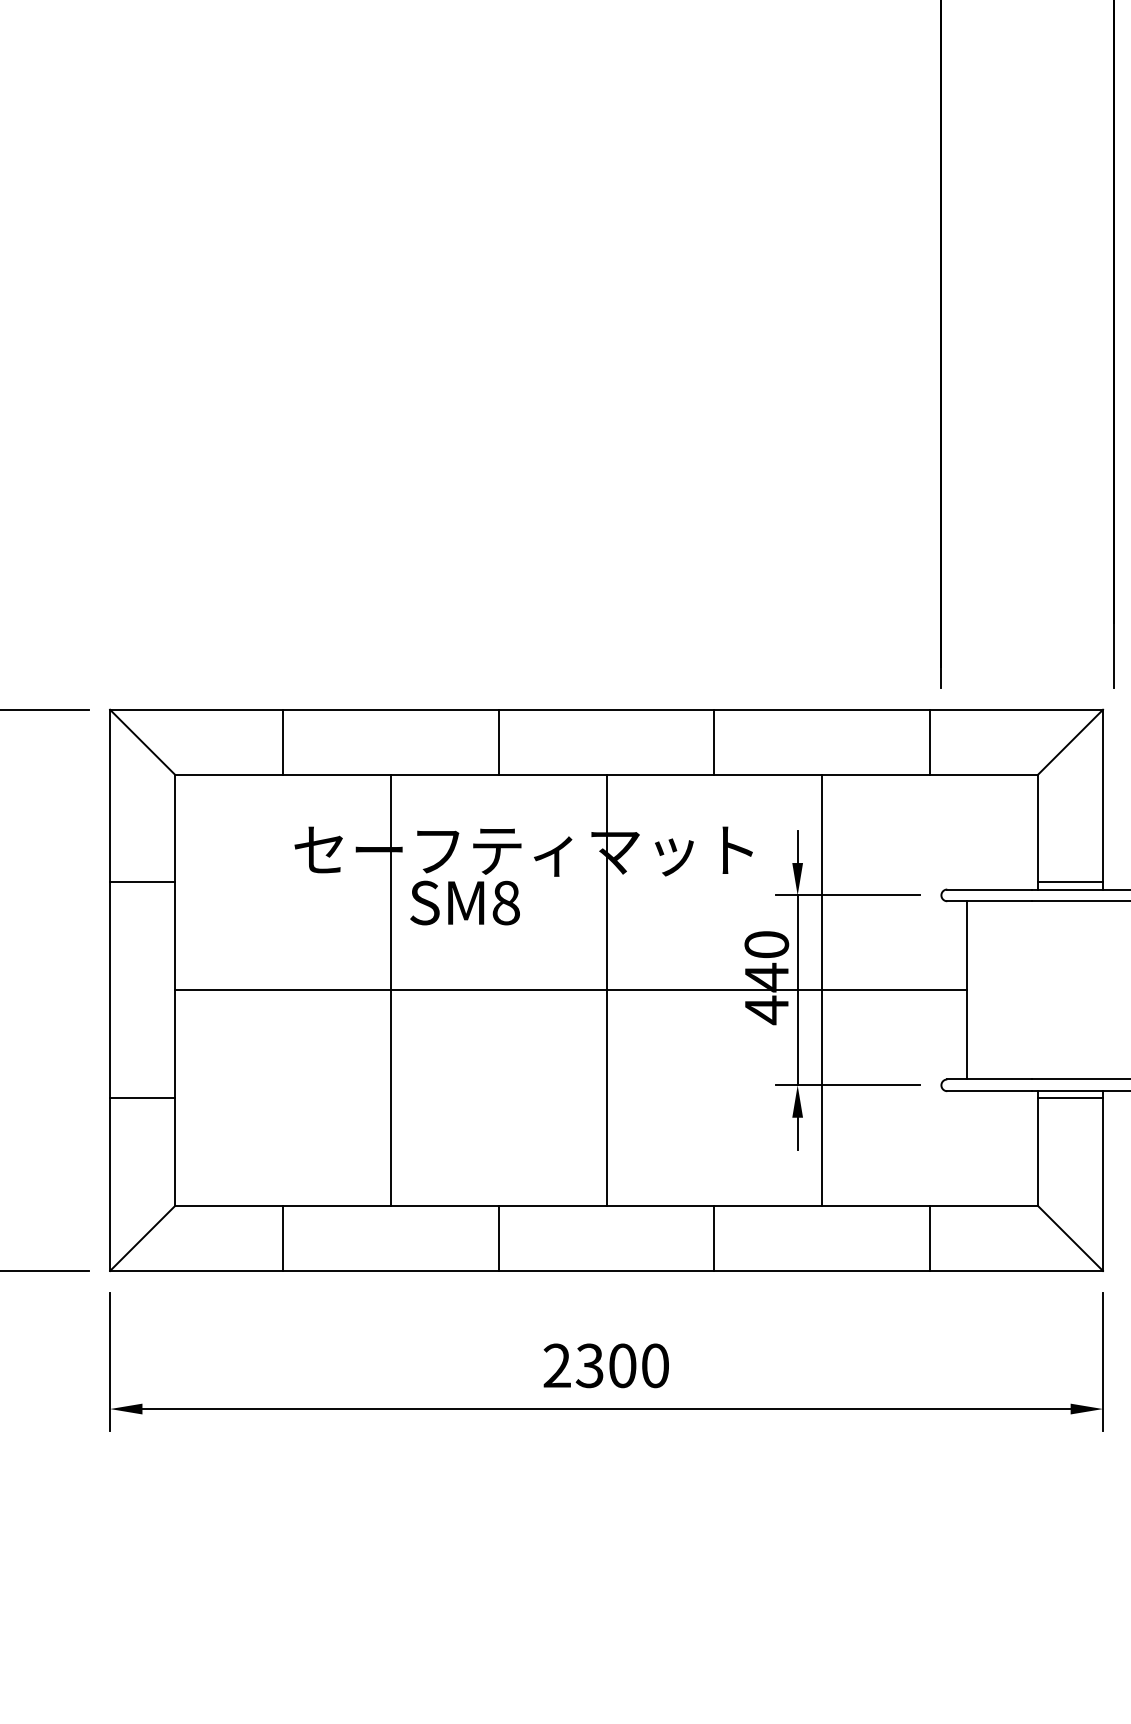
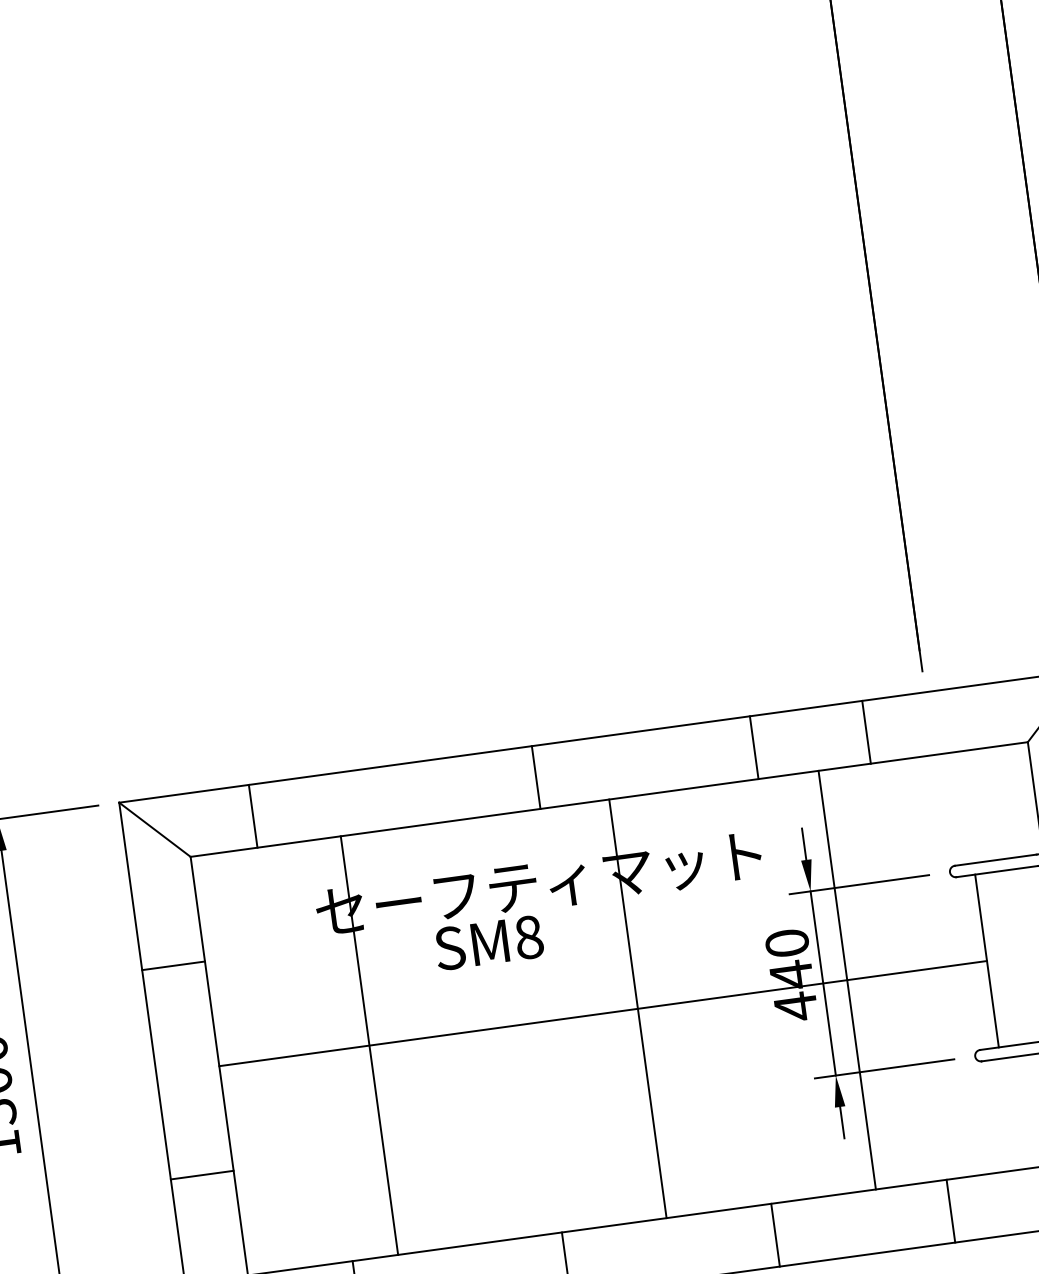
line: (282, 741) -> (252, 815), moved
line: (498, 741) -> (535, 776), moved
line: (714, 741) -> (754, 747), moved
line: (930, 741) -> (866, 731), moved
line: (390, 990) -> (369, 1045), moved
line: (930, 1238) -> (951, 1211), moved

